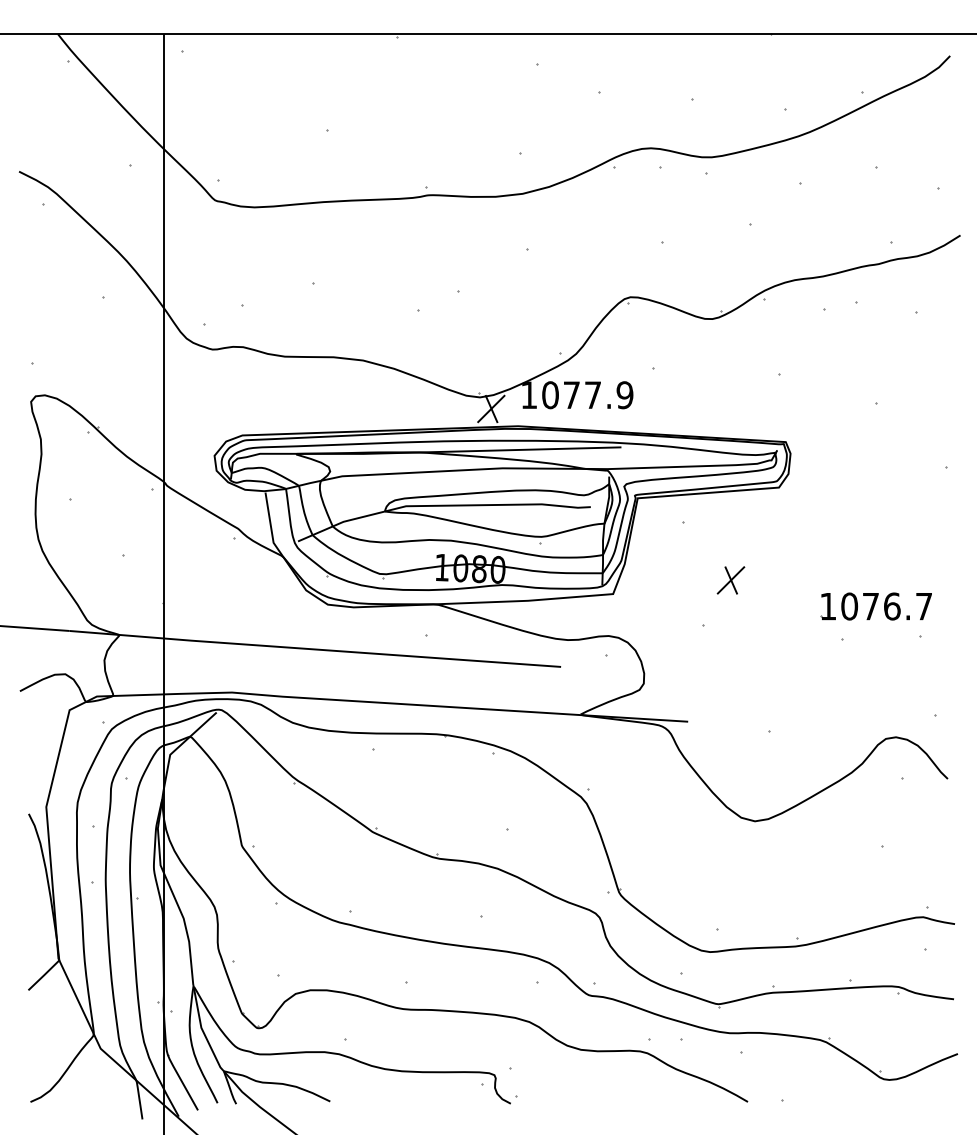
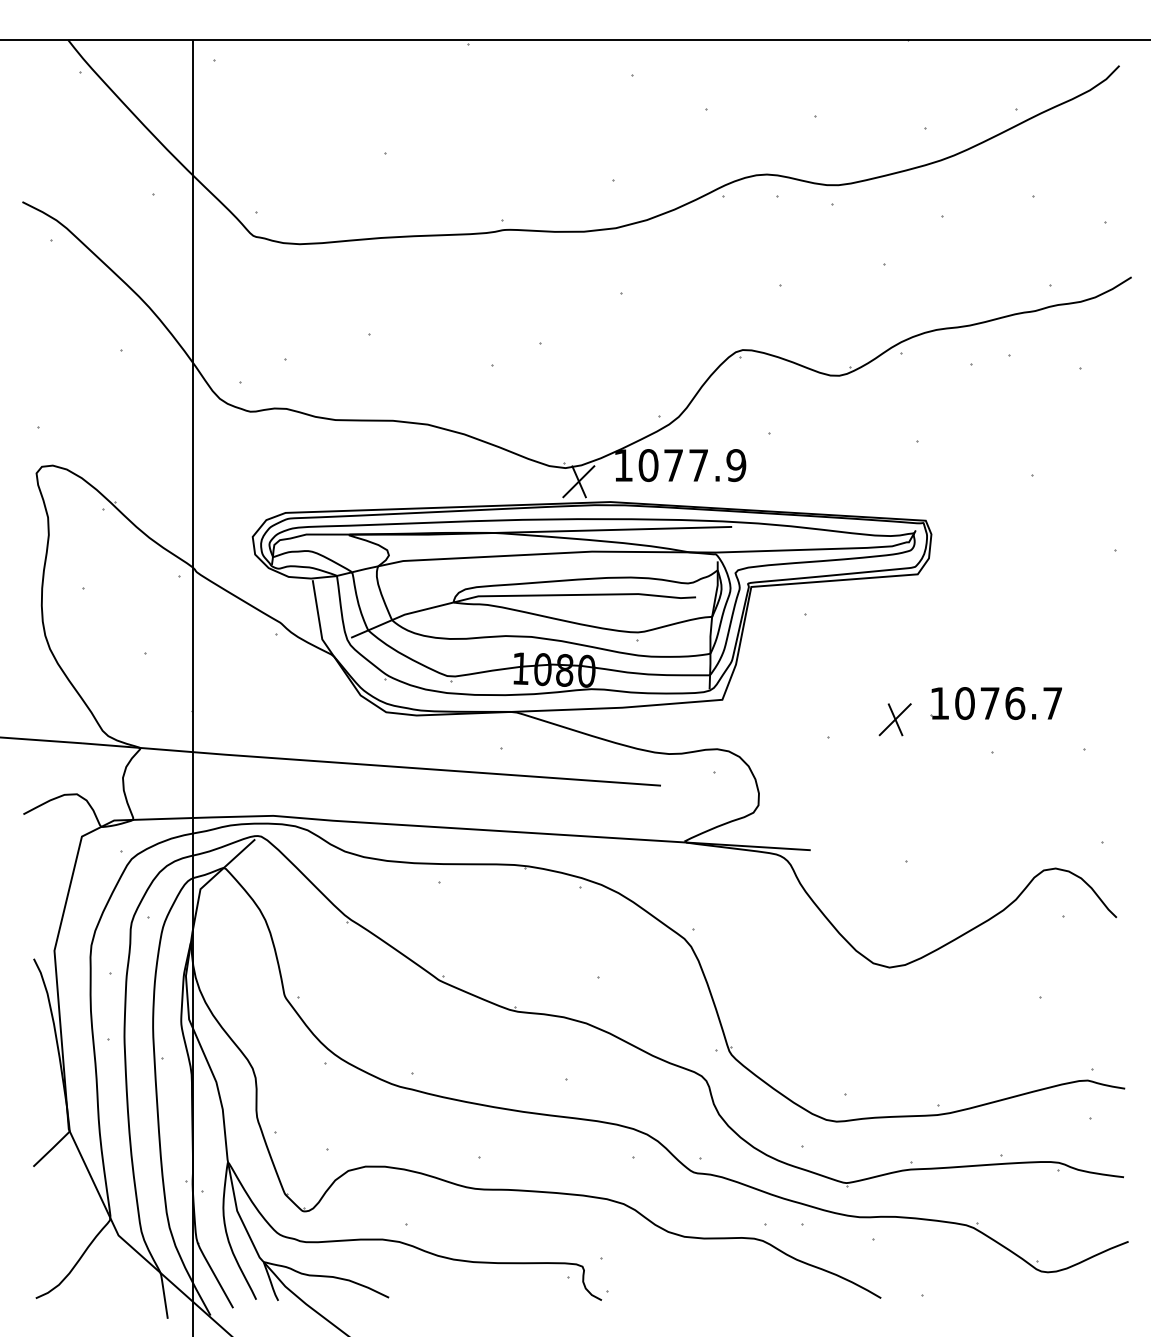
part: (730, 580) -> (894, 719), moved
part: (875, 606) -> (995, 703), moved

